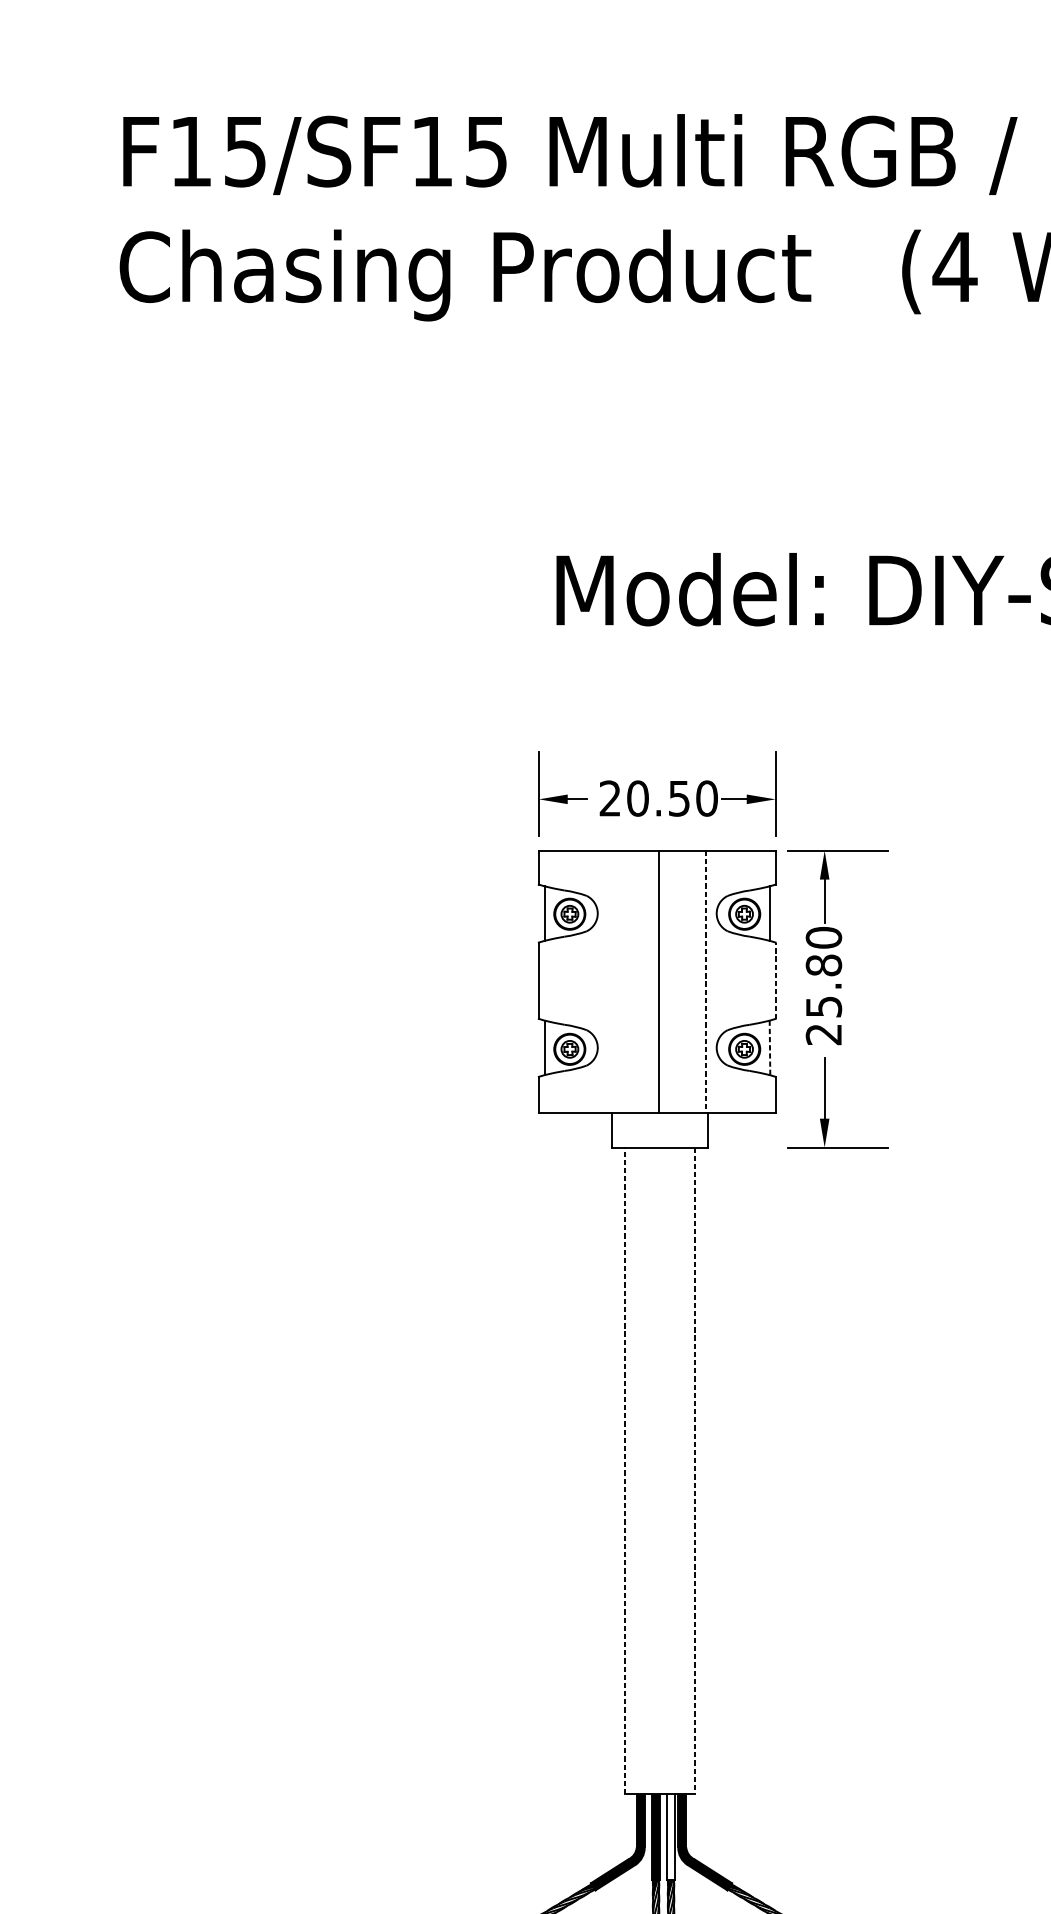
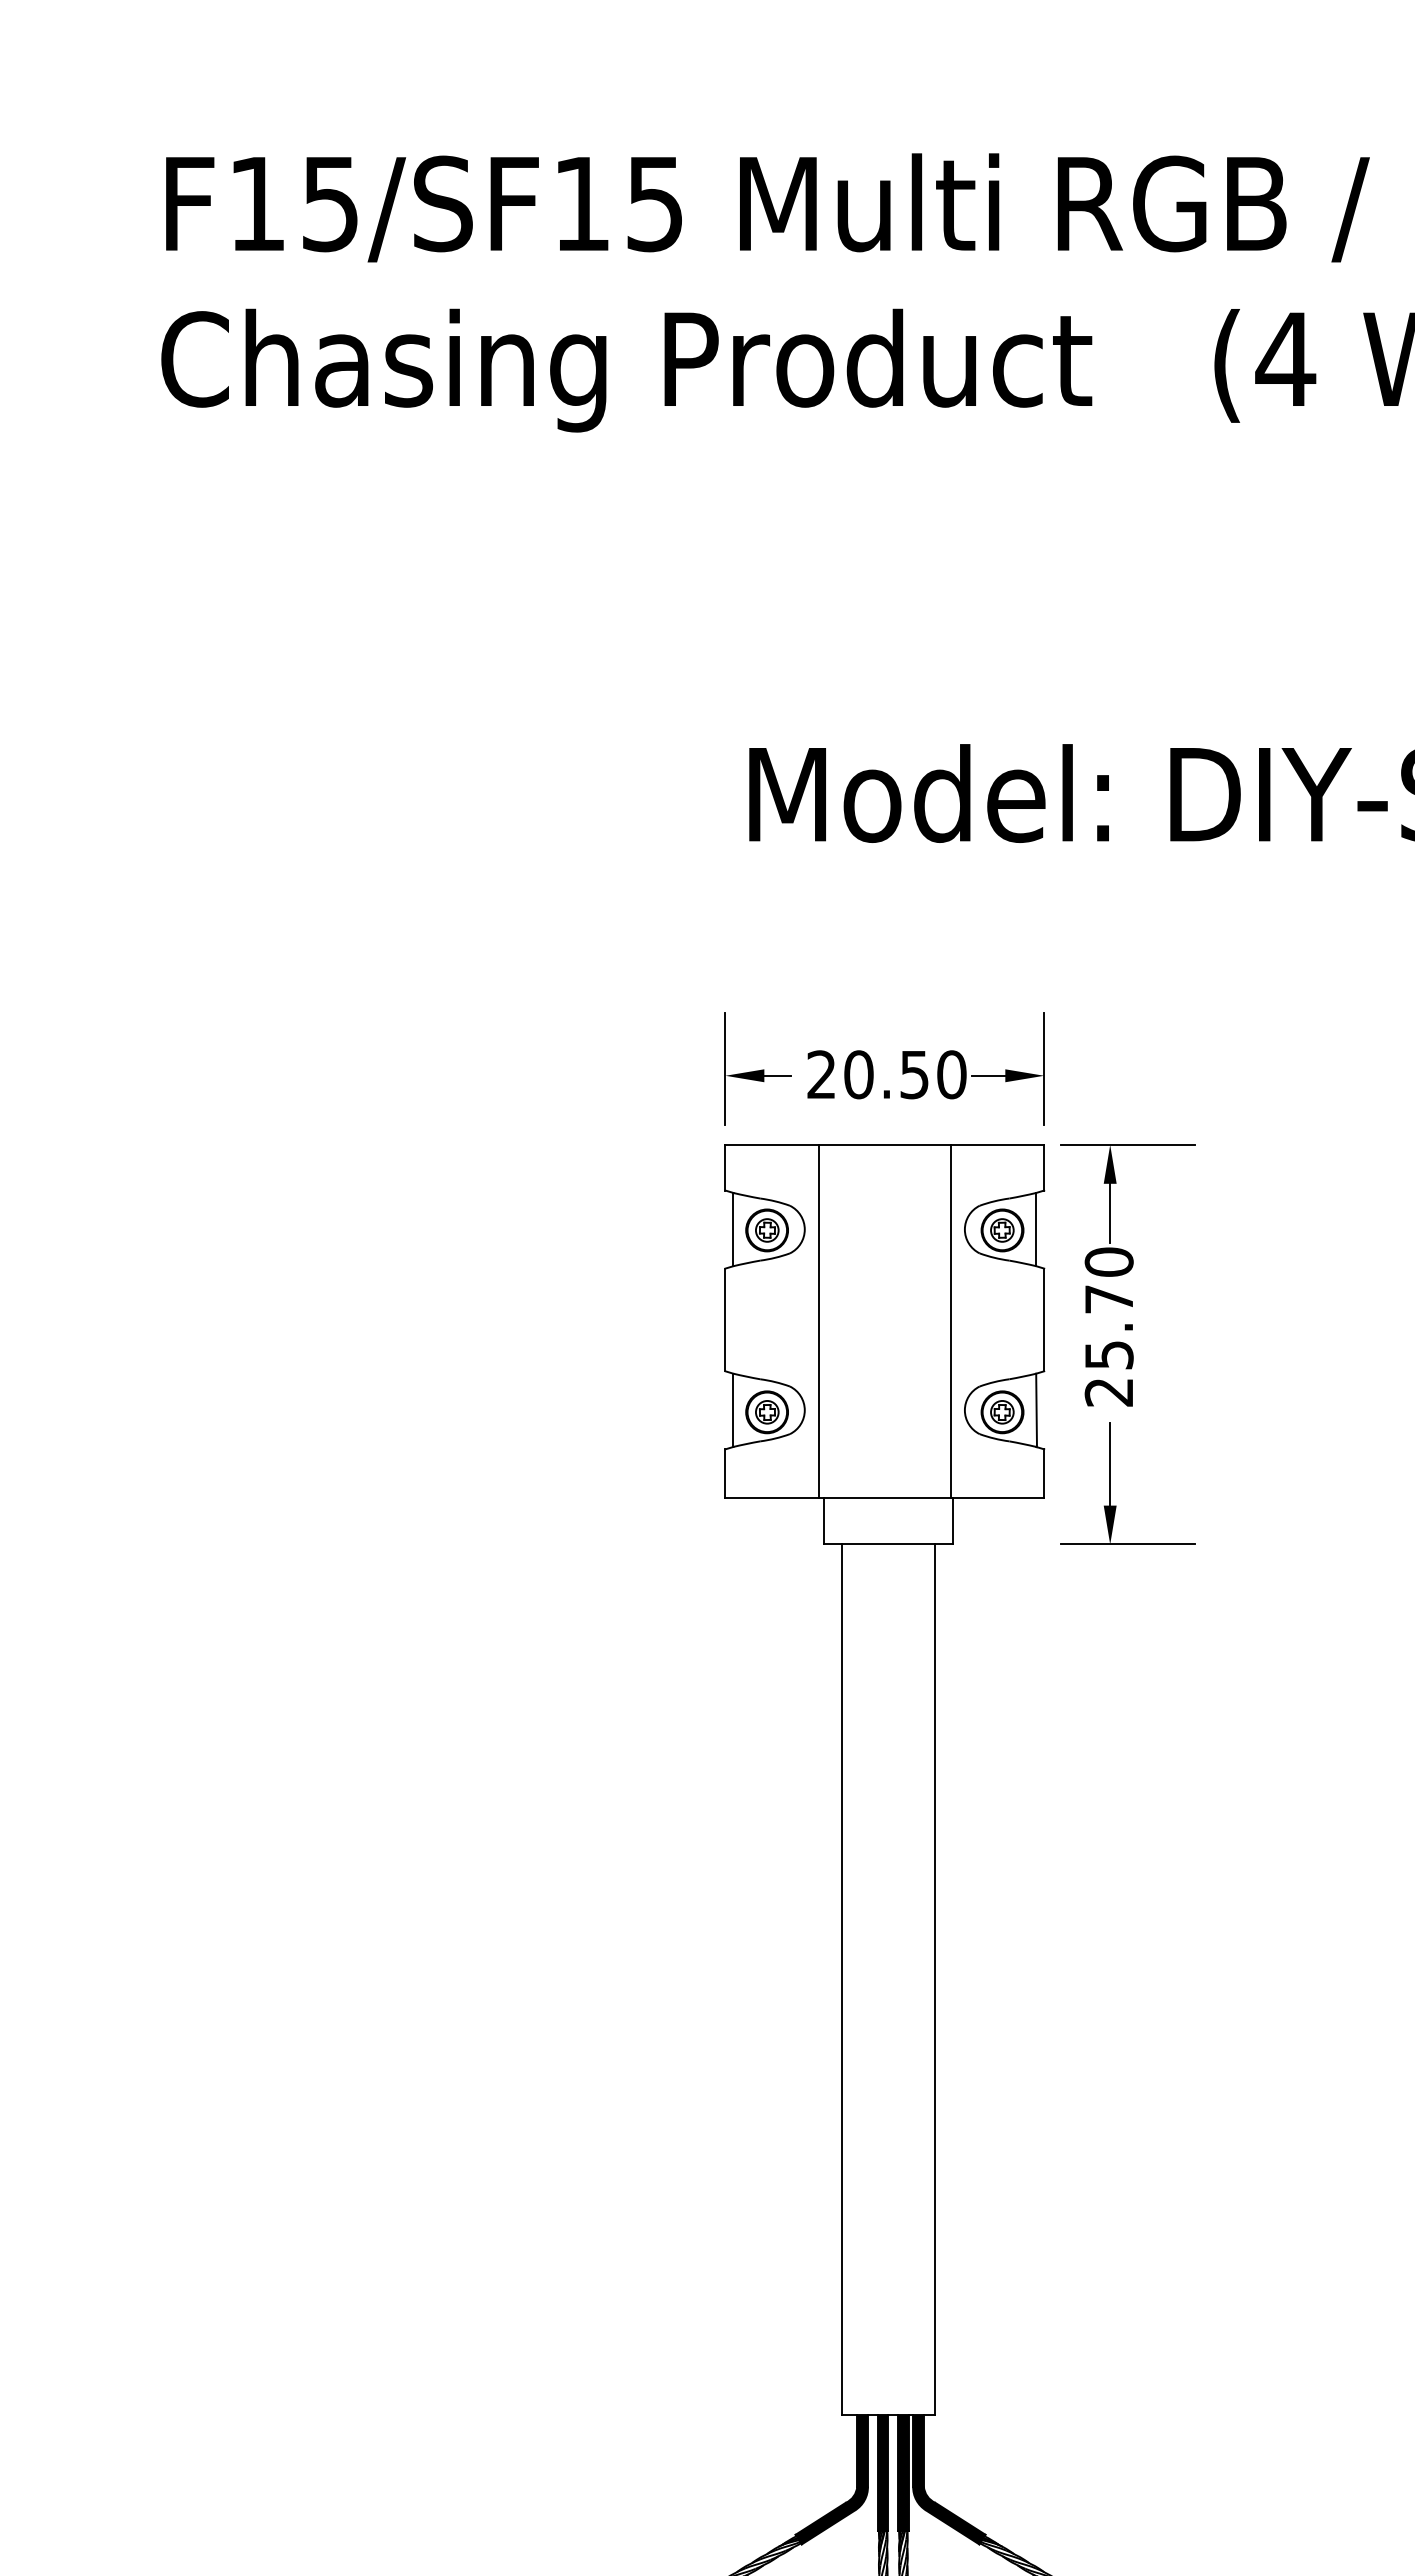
text: (823, 964) -> (1108, 1298), 25.80 -> 25.70
line: (775, 980) -> (1044, 1319), dashed -> solid
line: (658, 981) -> (818, 1320), moved
line: (706, 981) -> (950, 1321), dashed -> solid
line: (769, 1048) -> (1036, 1410), dashed -> solid
line: (625, 1470) -> (842, 1979), dashed -> solid
line: (694, 1471) -> (935, 1980), dashed -> solid
fill: (670, 1836) -> (902, 2472), added

